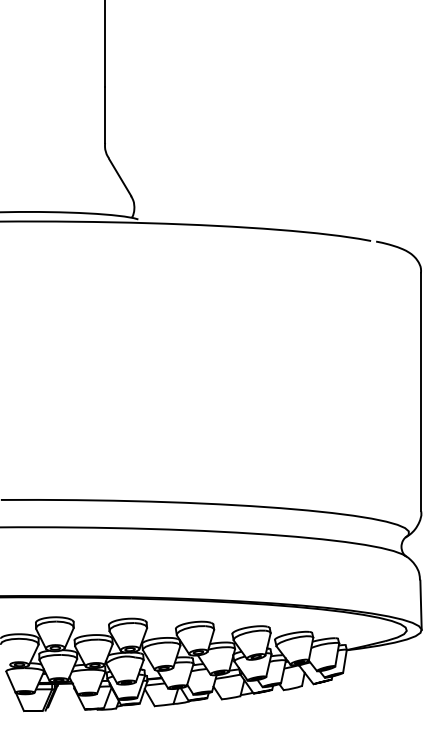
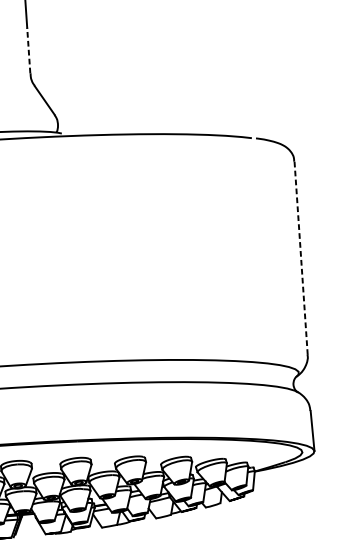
line: (104, 114) -> (28, 50), solid -> dashed
line: (421, 391) -> (301, 257), solid -> dashed

